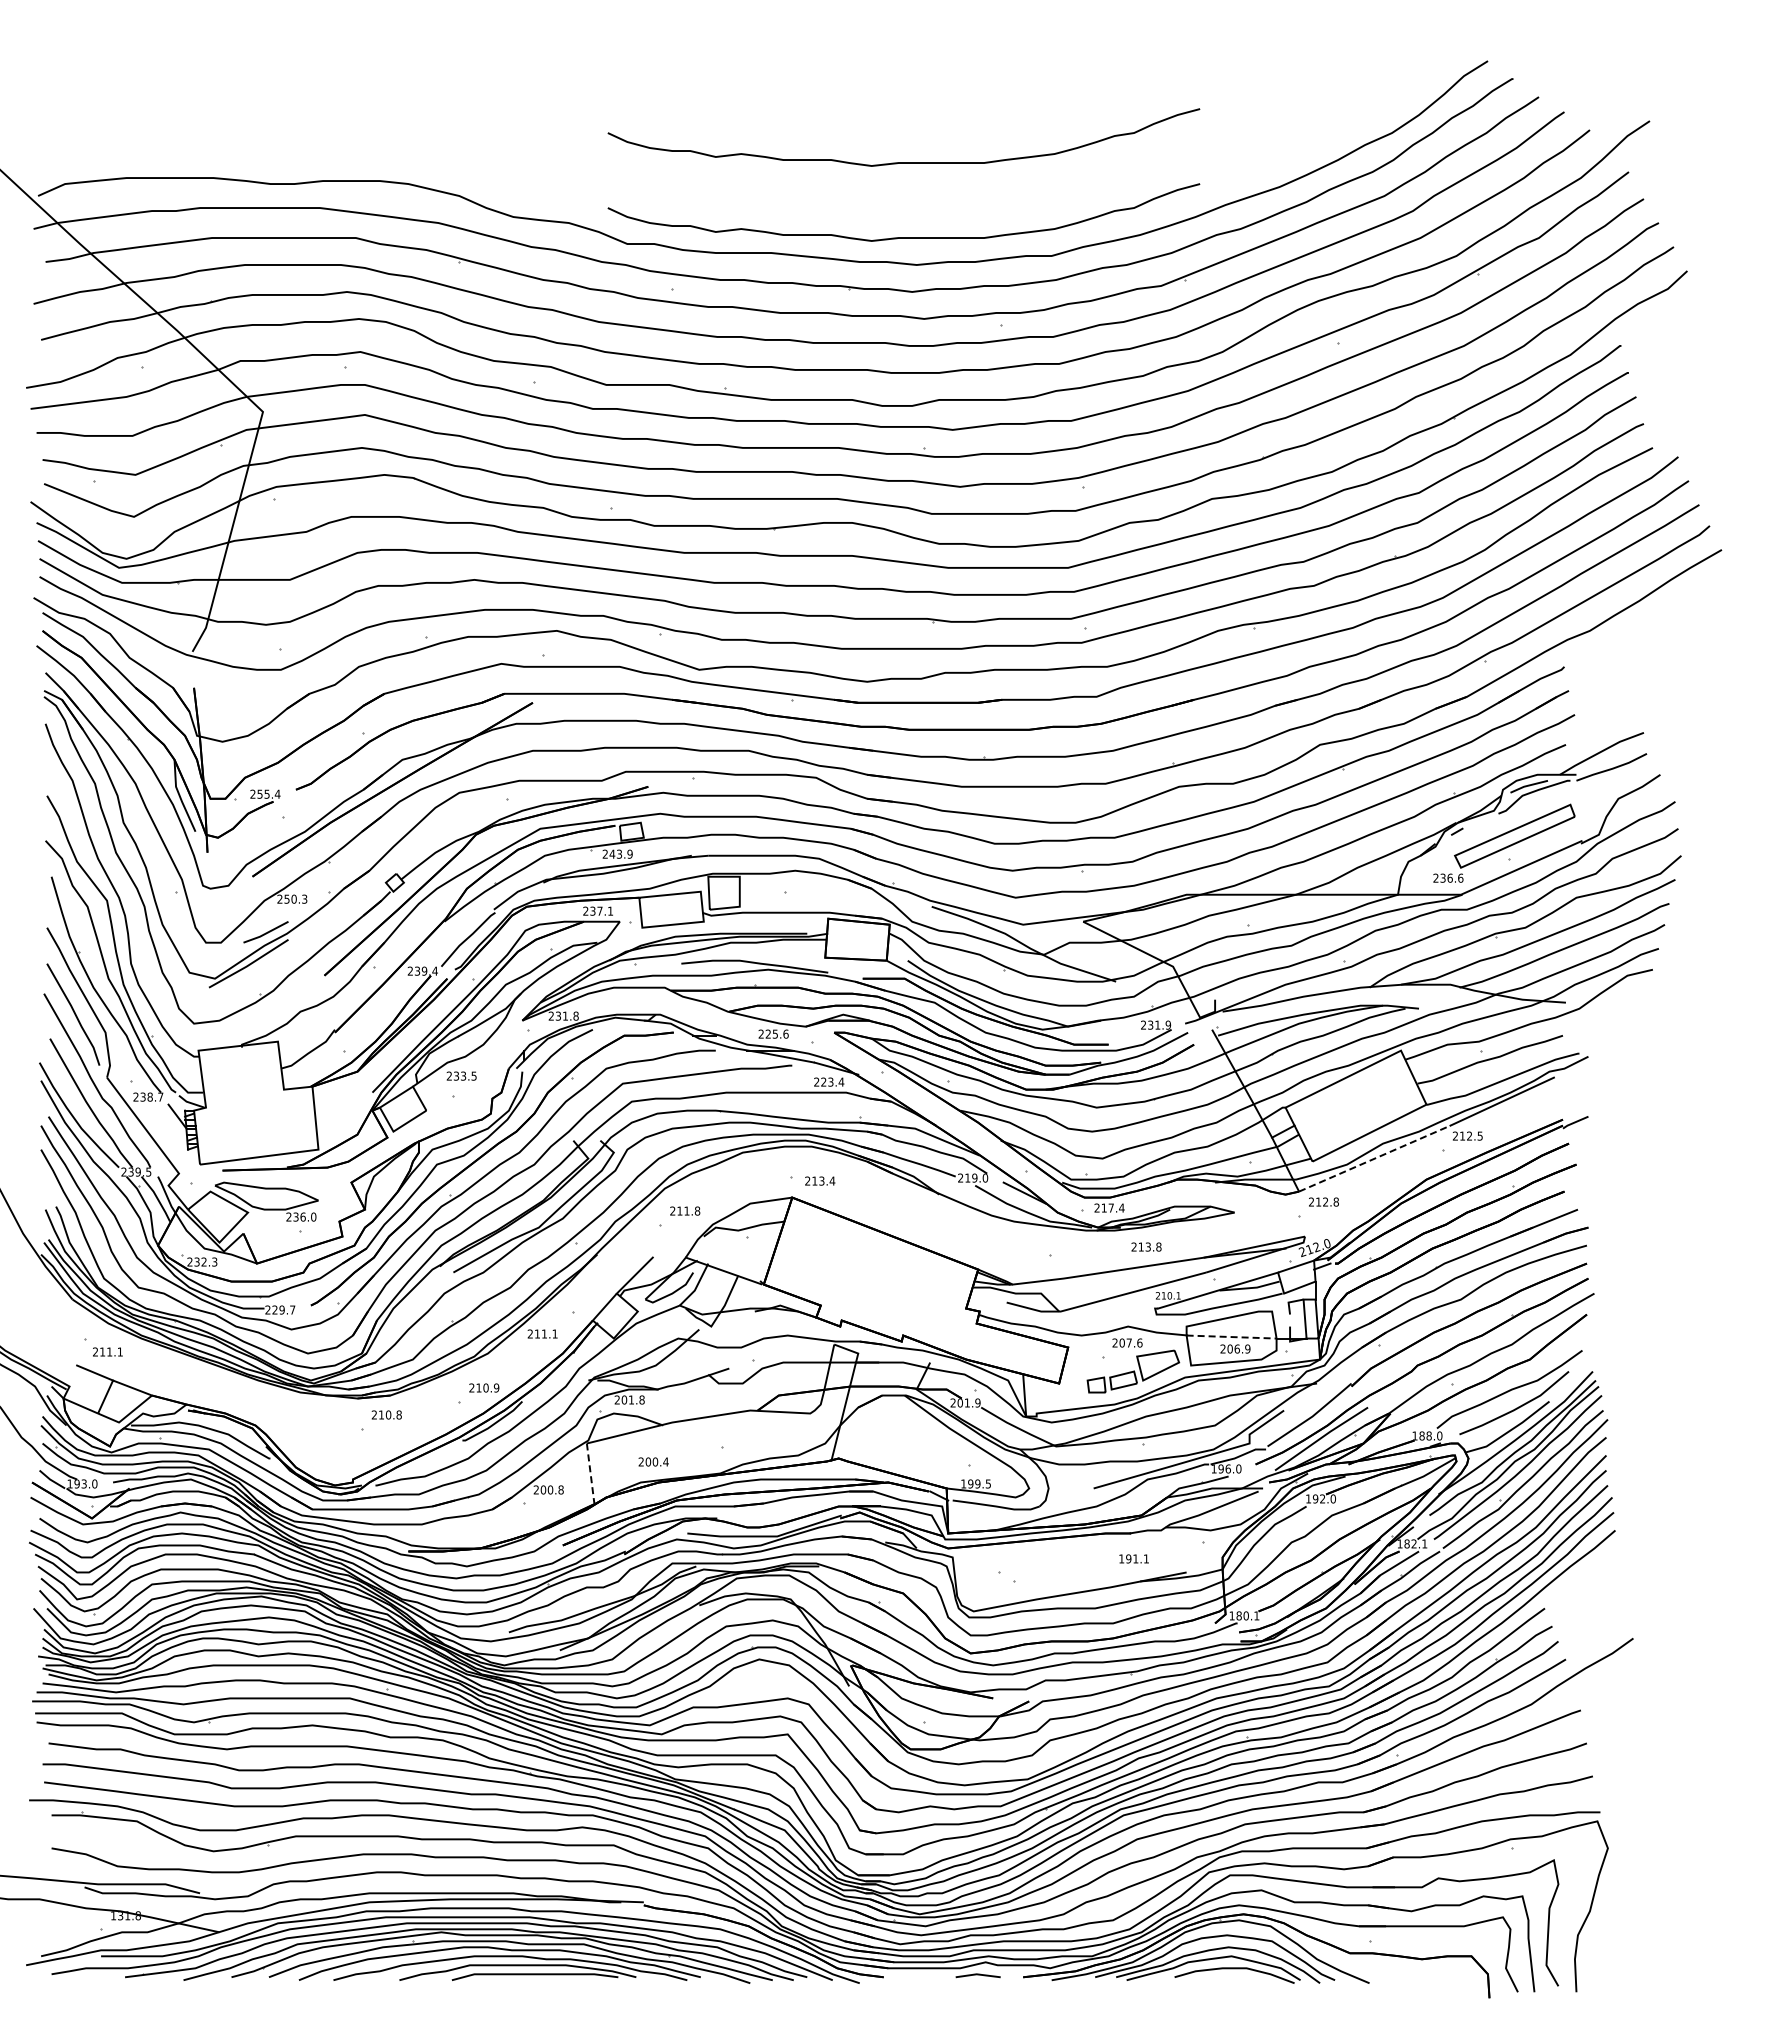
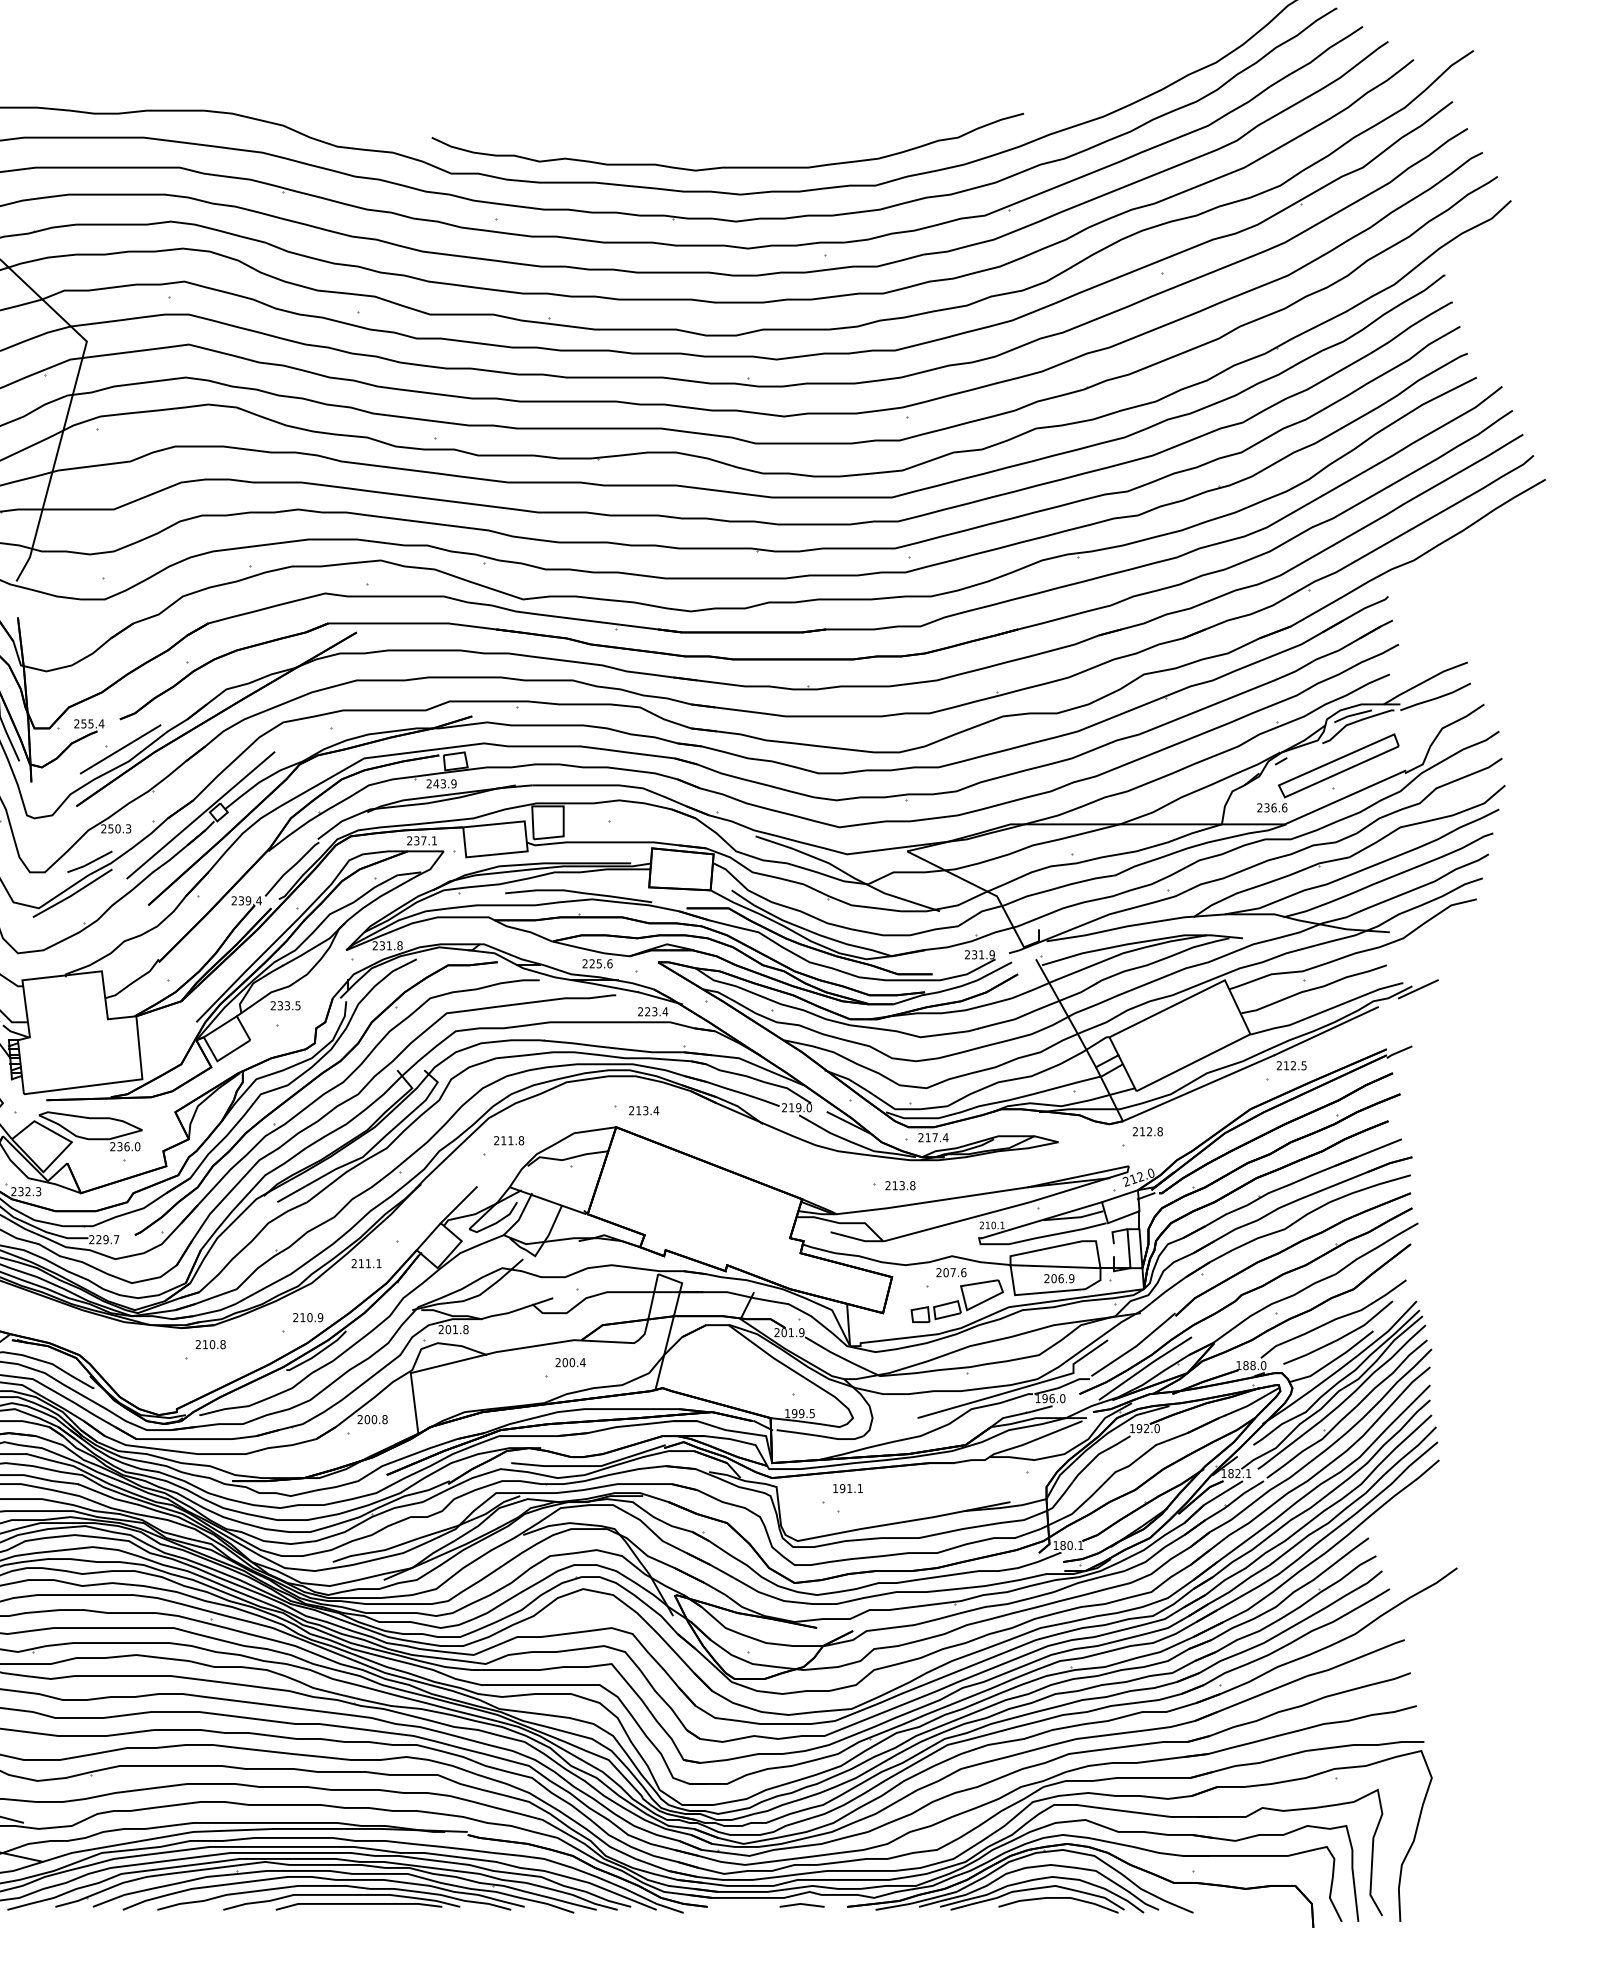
curve: (903, 162) -> (727, 92), removed
line: (296, 819) -> (120, 749), added
line: (376, 885) -> (200, 815), added
line: (1593, 1059) -> (1417, 989), added
line: (1374, 1158) -> (1198, 1088), dashed -> solid
text: (1146, 1246) -> (900, 1185), moved
line: (1232, 1337) -> (1056, 1267), dashed -> solid
text: (653, 1461) -> (570, 1362), moved
line: (590, 1473) -> (414, 1403), dashed -> solid
text: (1133, 1558) -> (847, 1488), moved

